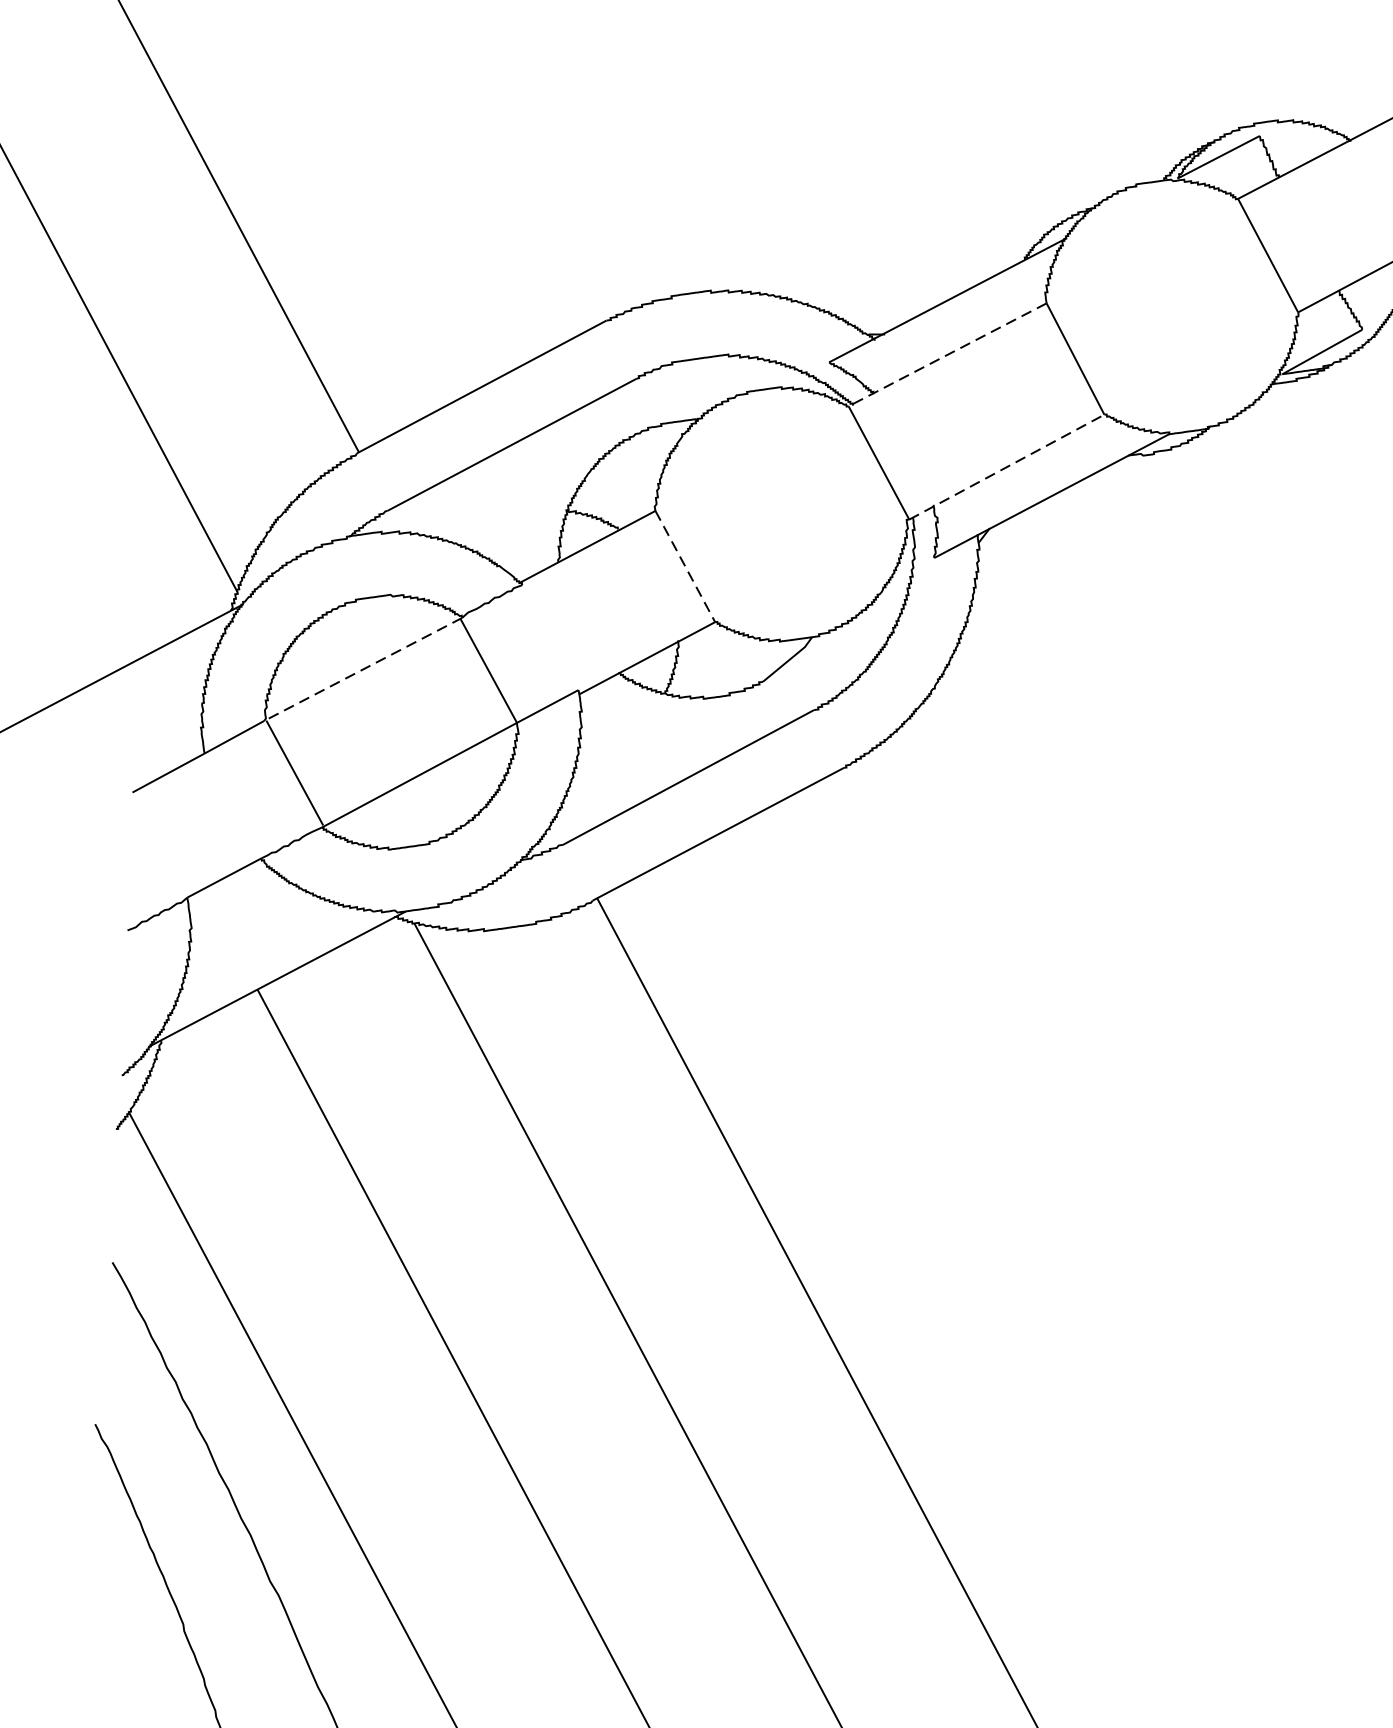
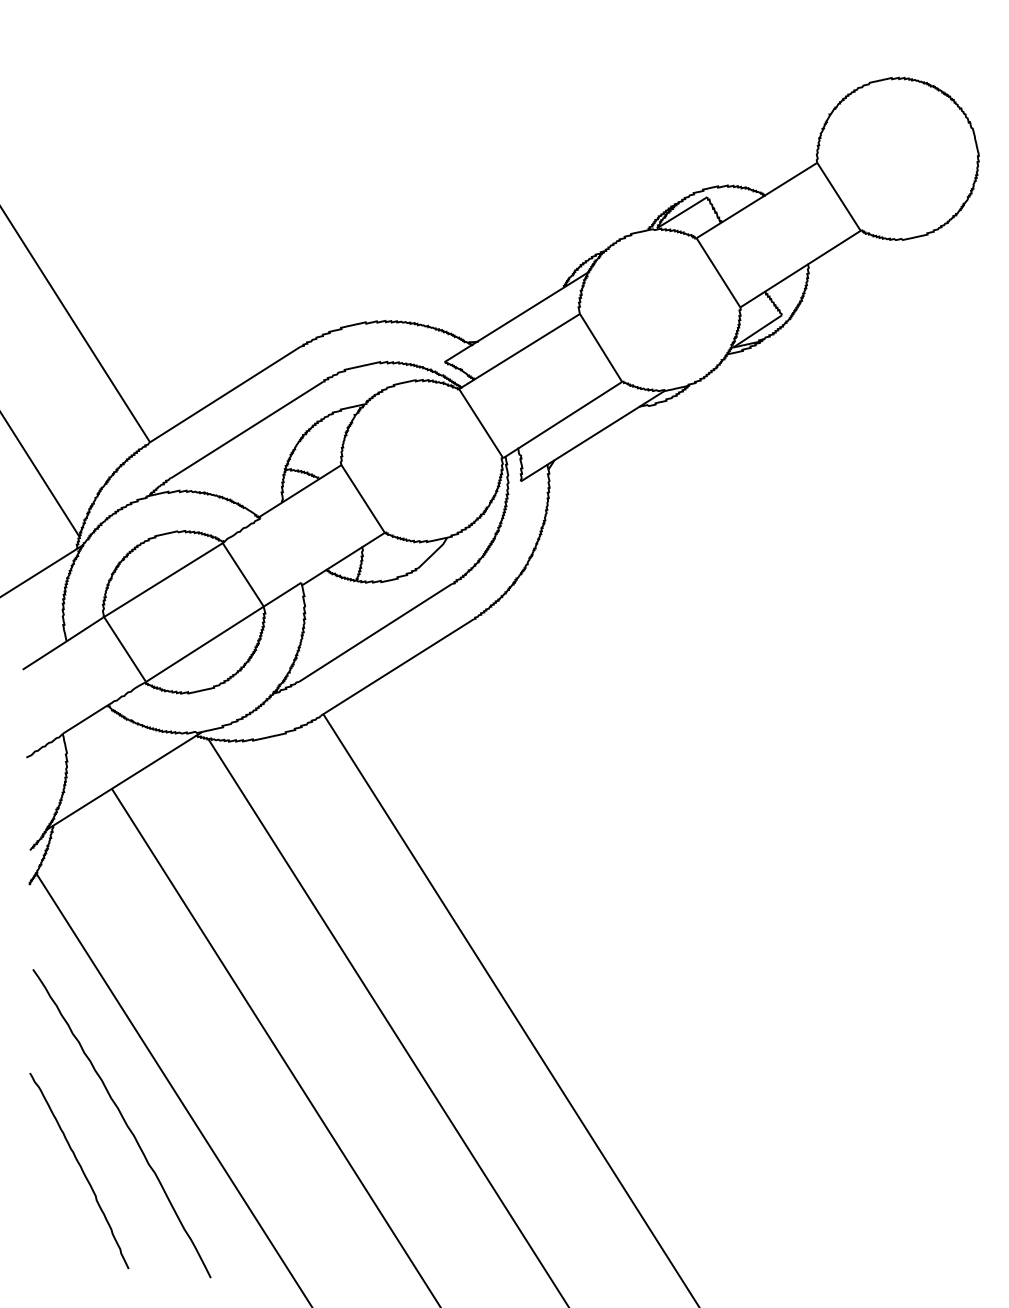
line: (947, 354) -> (519, 351), dashed -> solid
line: (1006, 467) -> (562, 420), dashed -> solid
line: (685, 567) -> (363, 499), dashed -> solid
line: (361, 669) -> (162, 580), dashed -> solid

